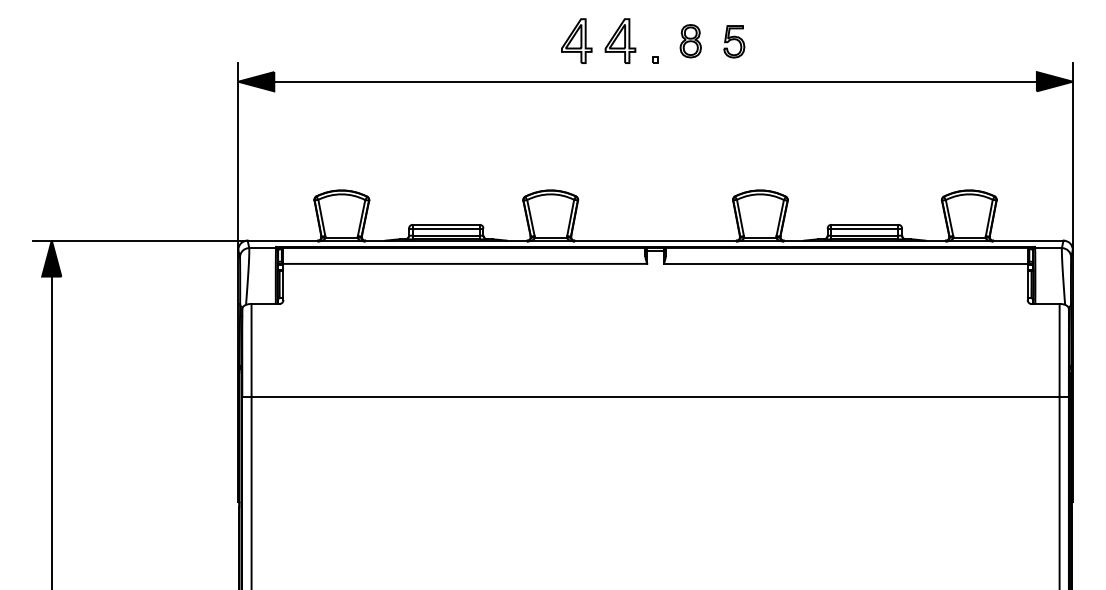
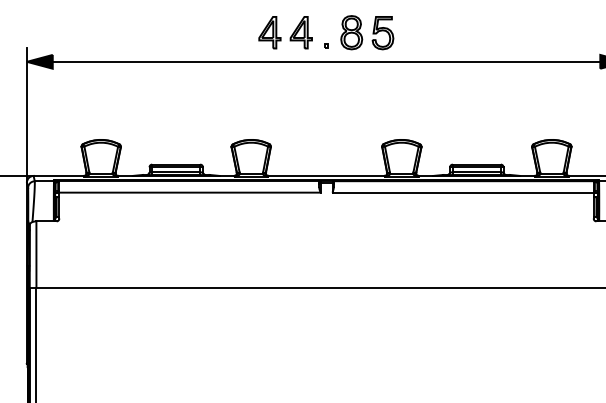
part: (690, 41) -> (351, 32), size x1.43
part: (734, 41) -> (383, 32), size x1.43

